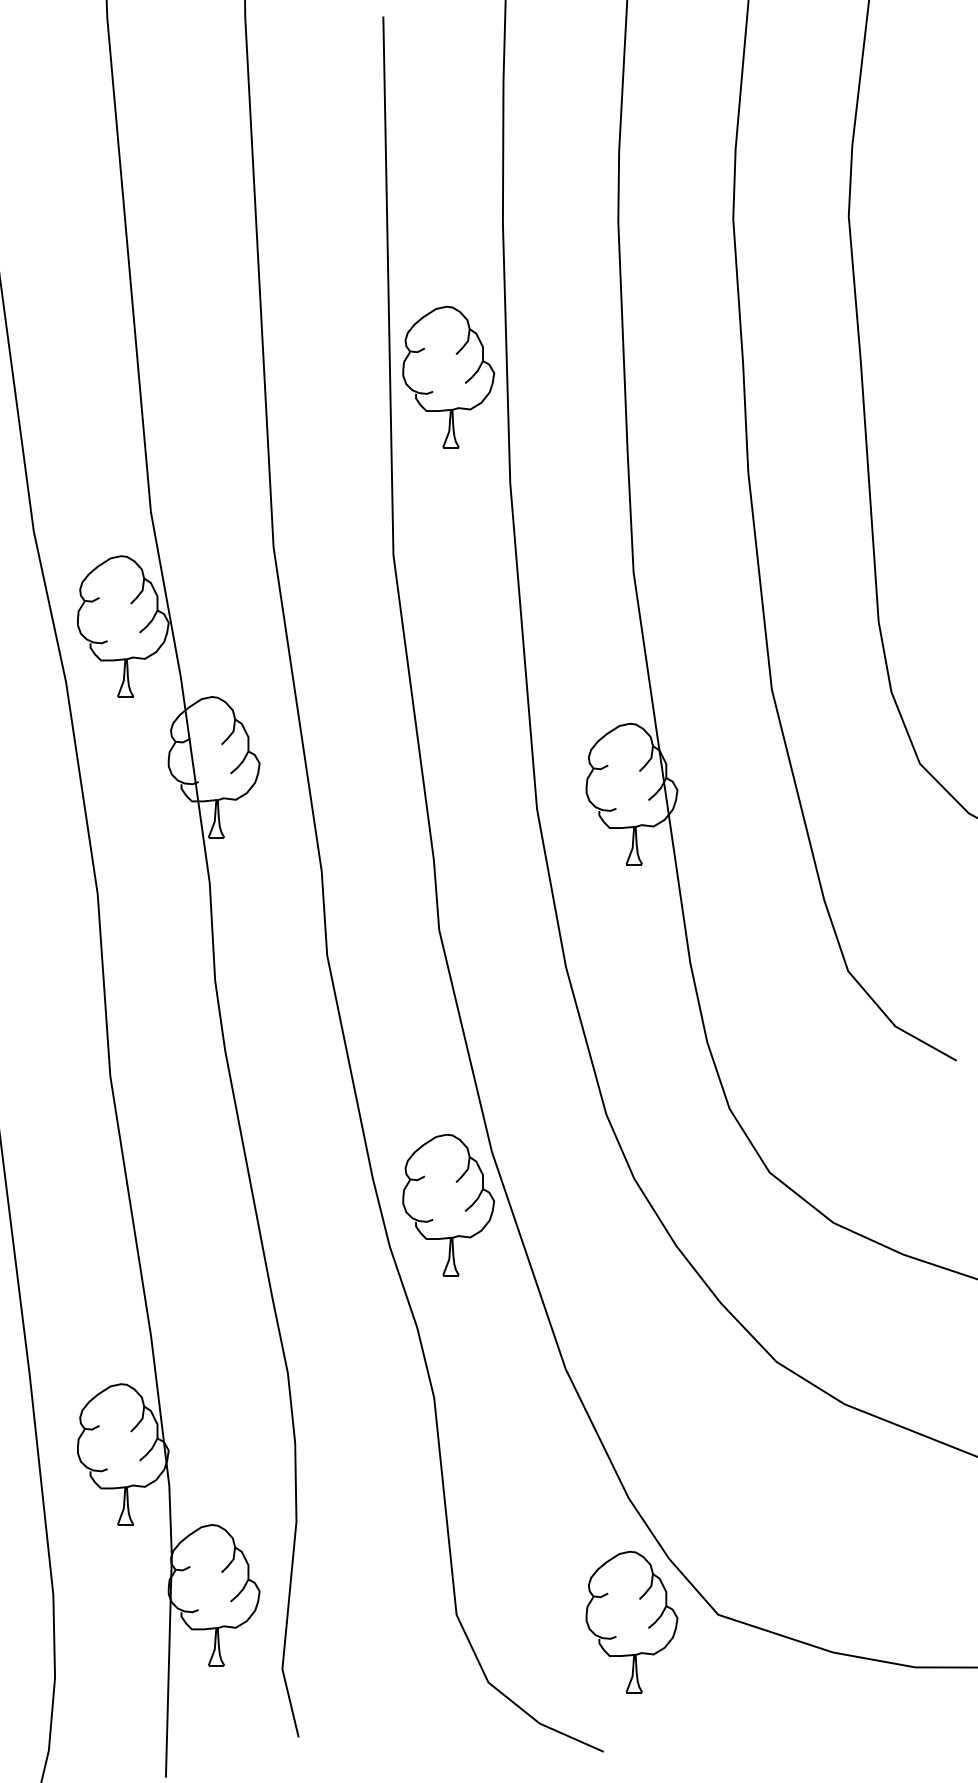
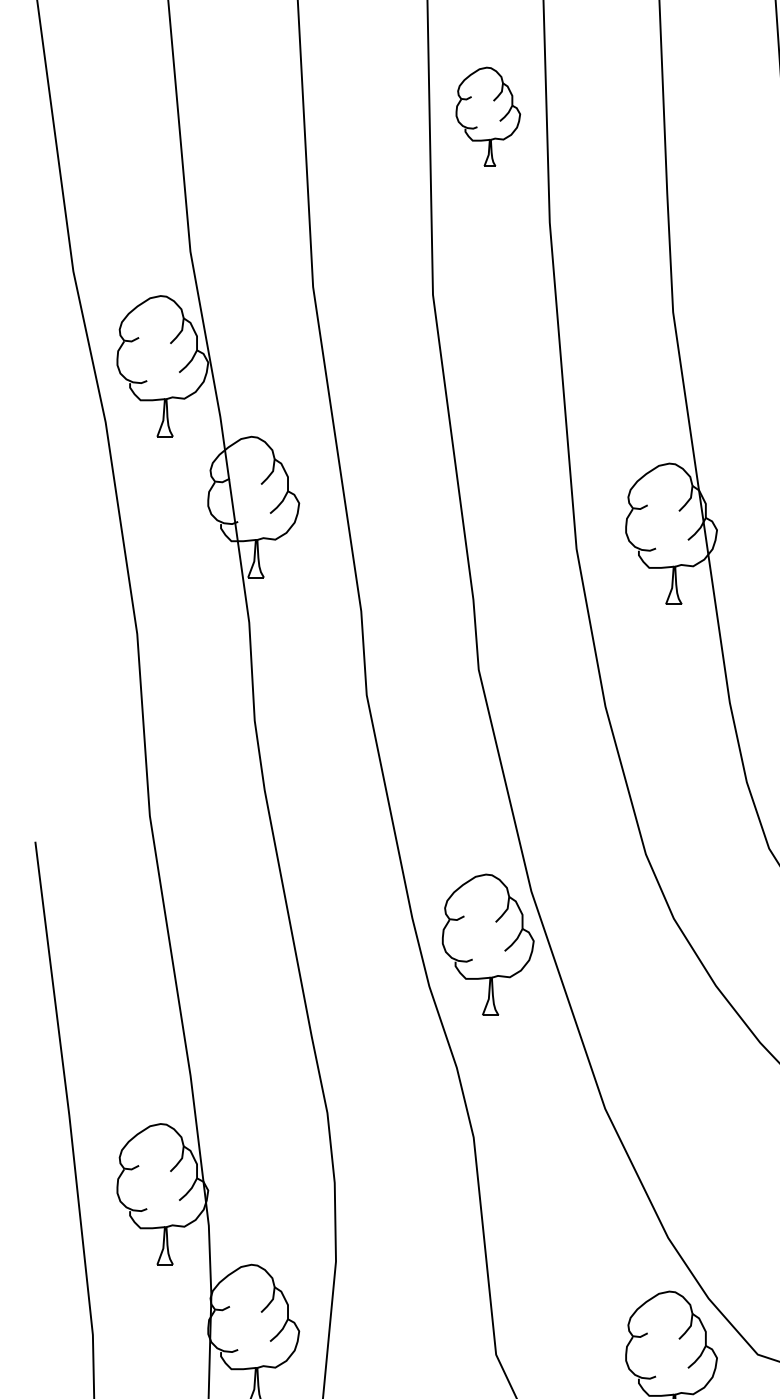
part: (448, 376) -> (488, 116), size x0.7

